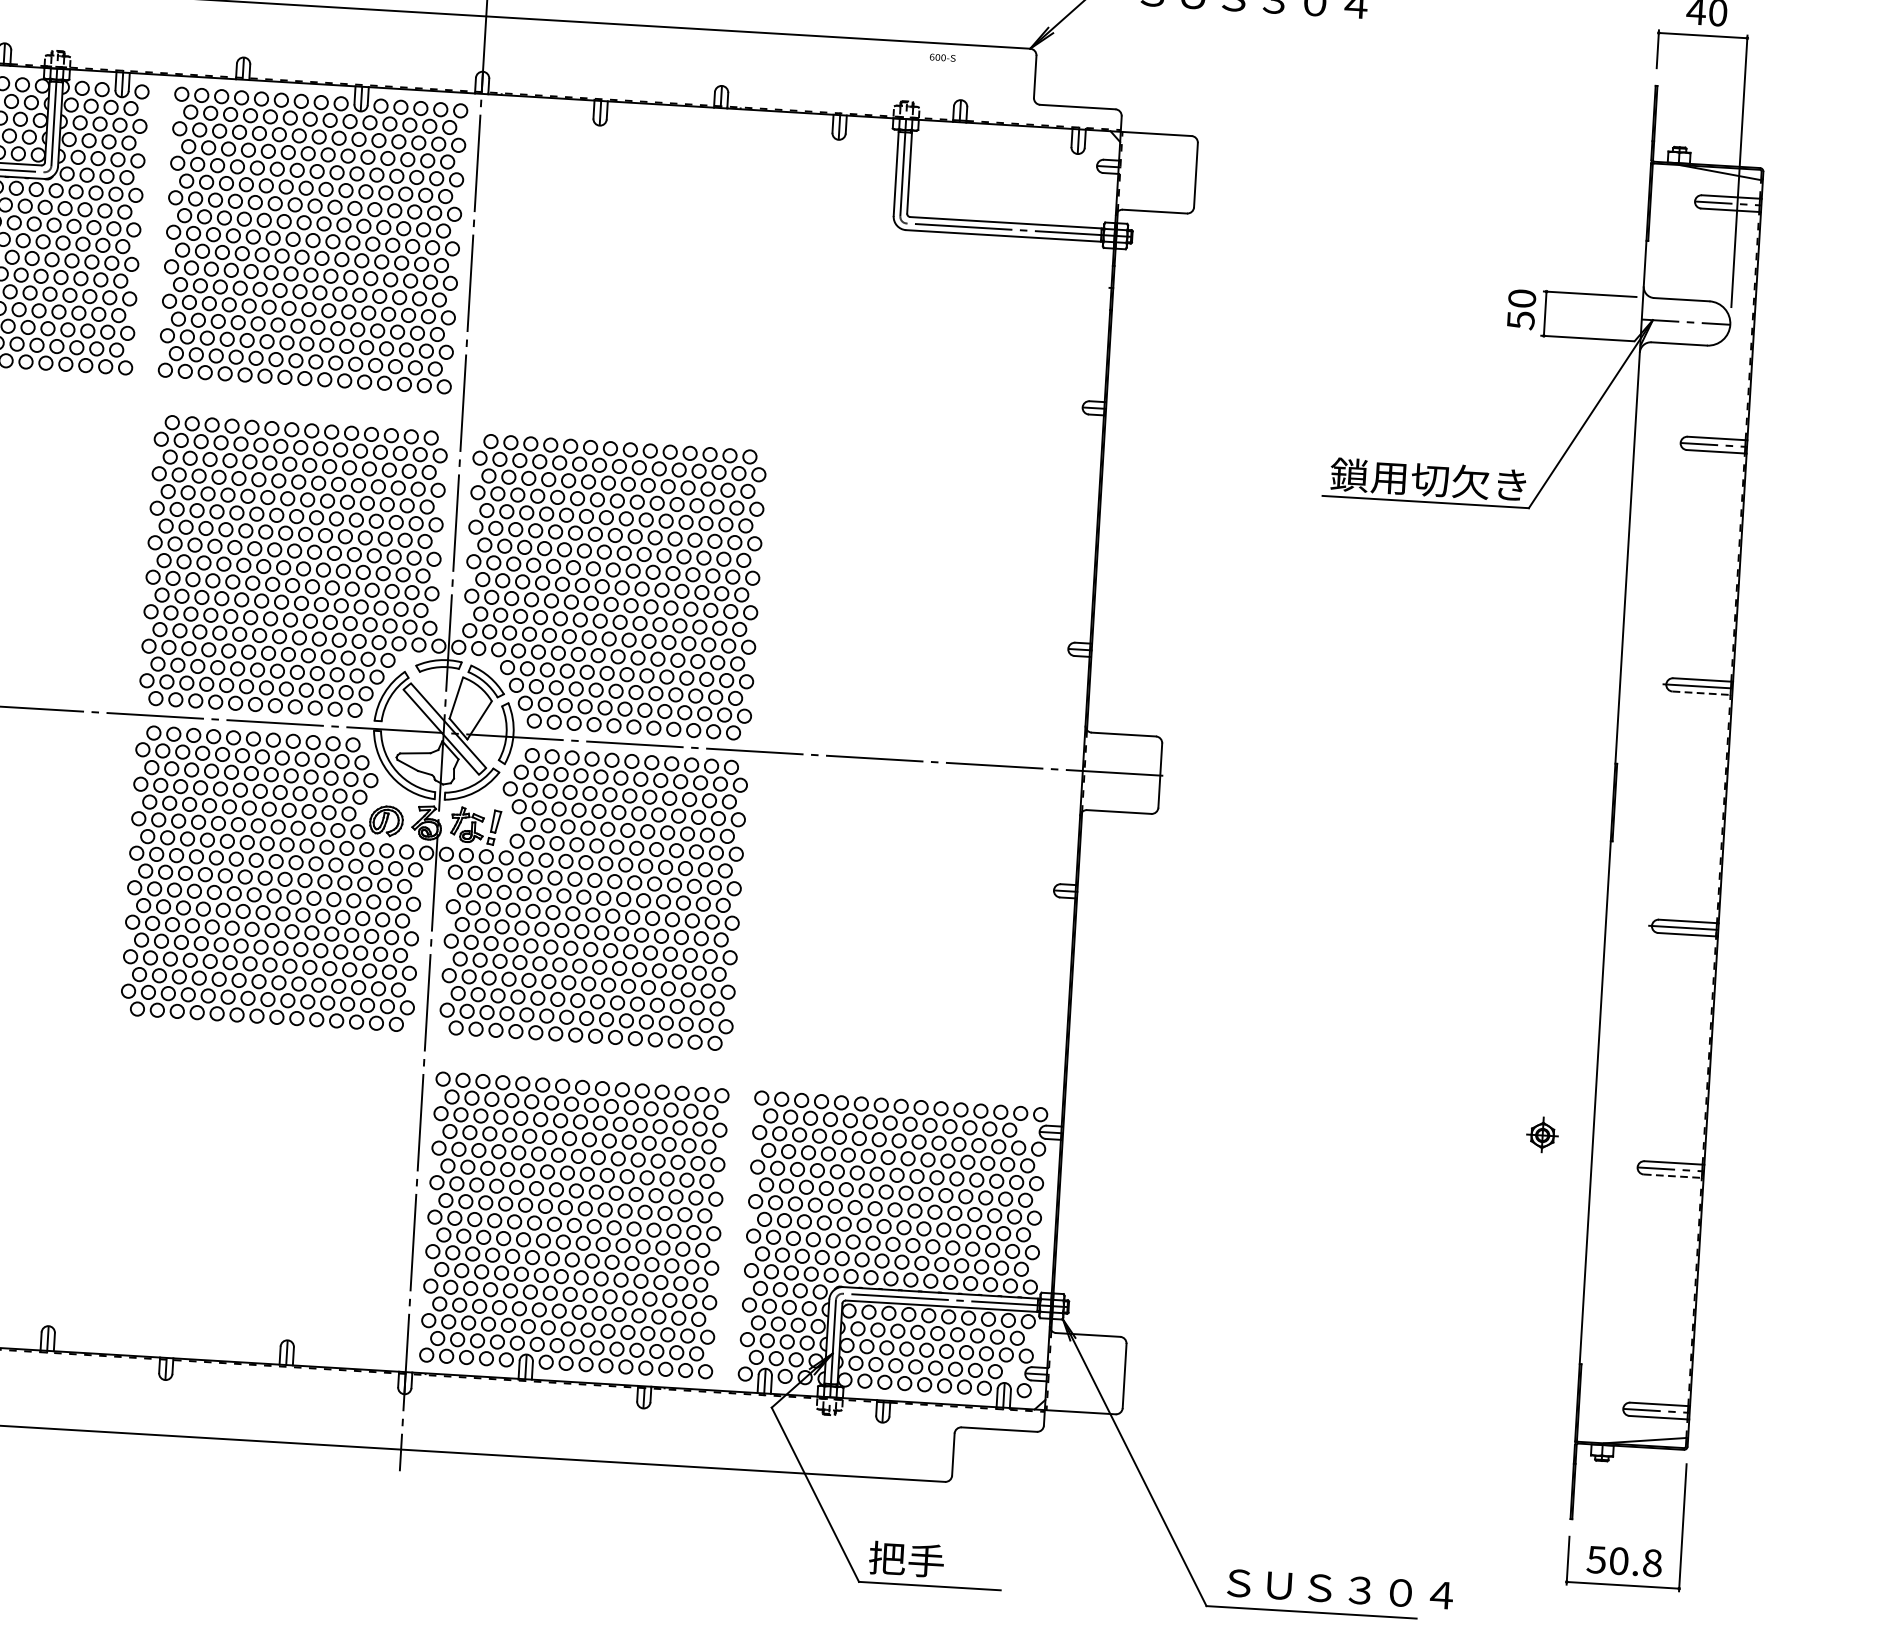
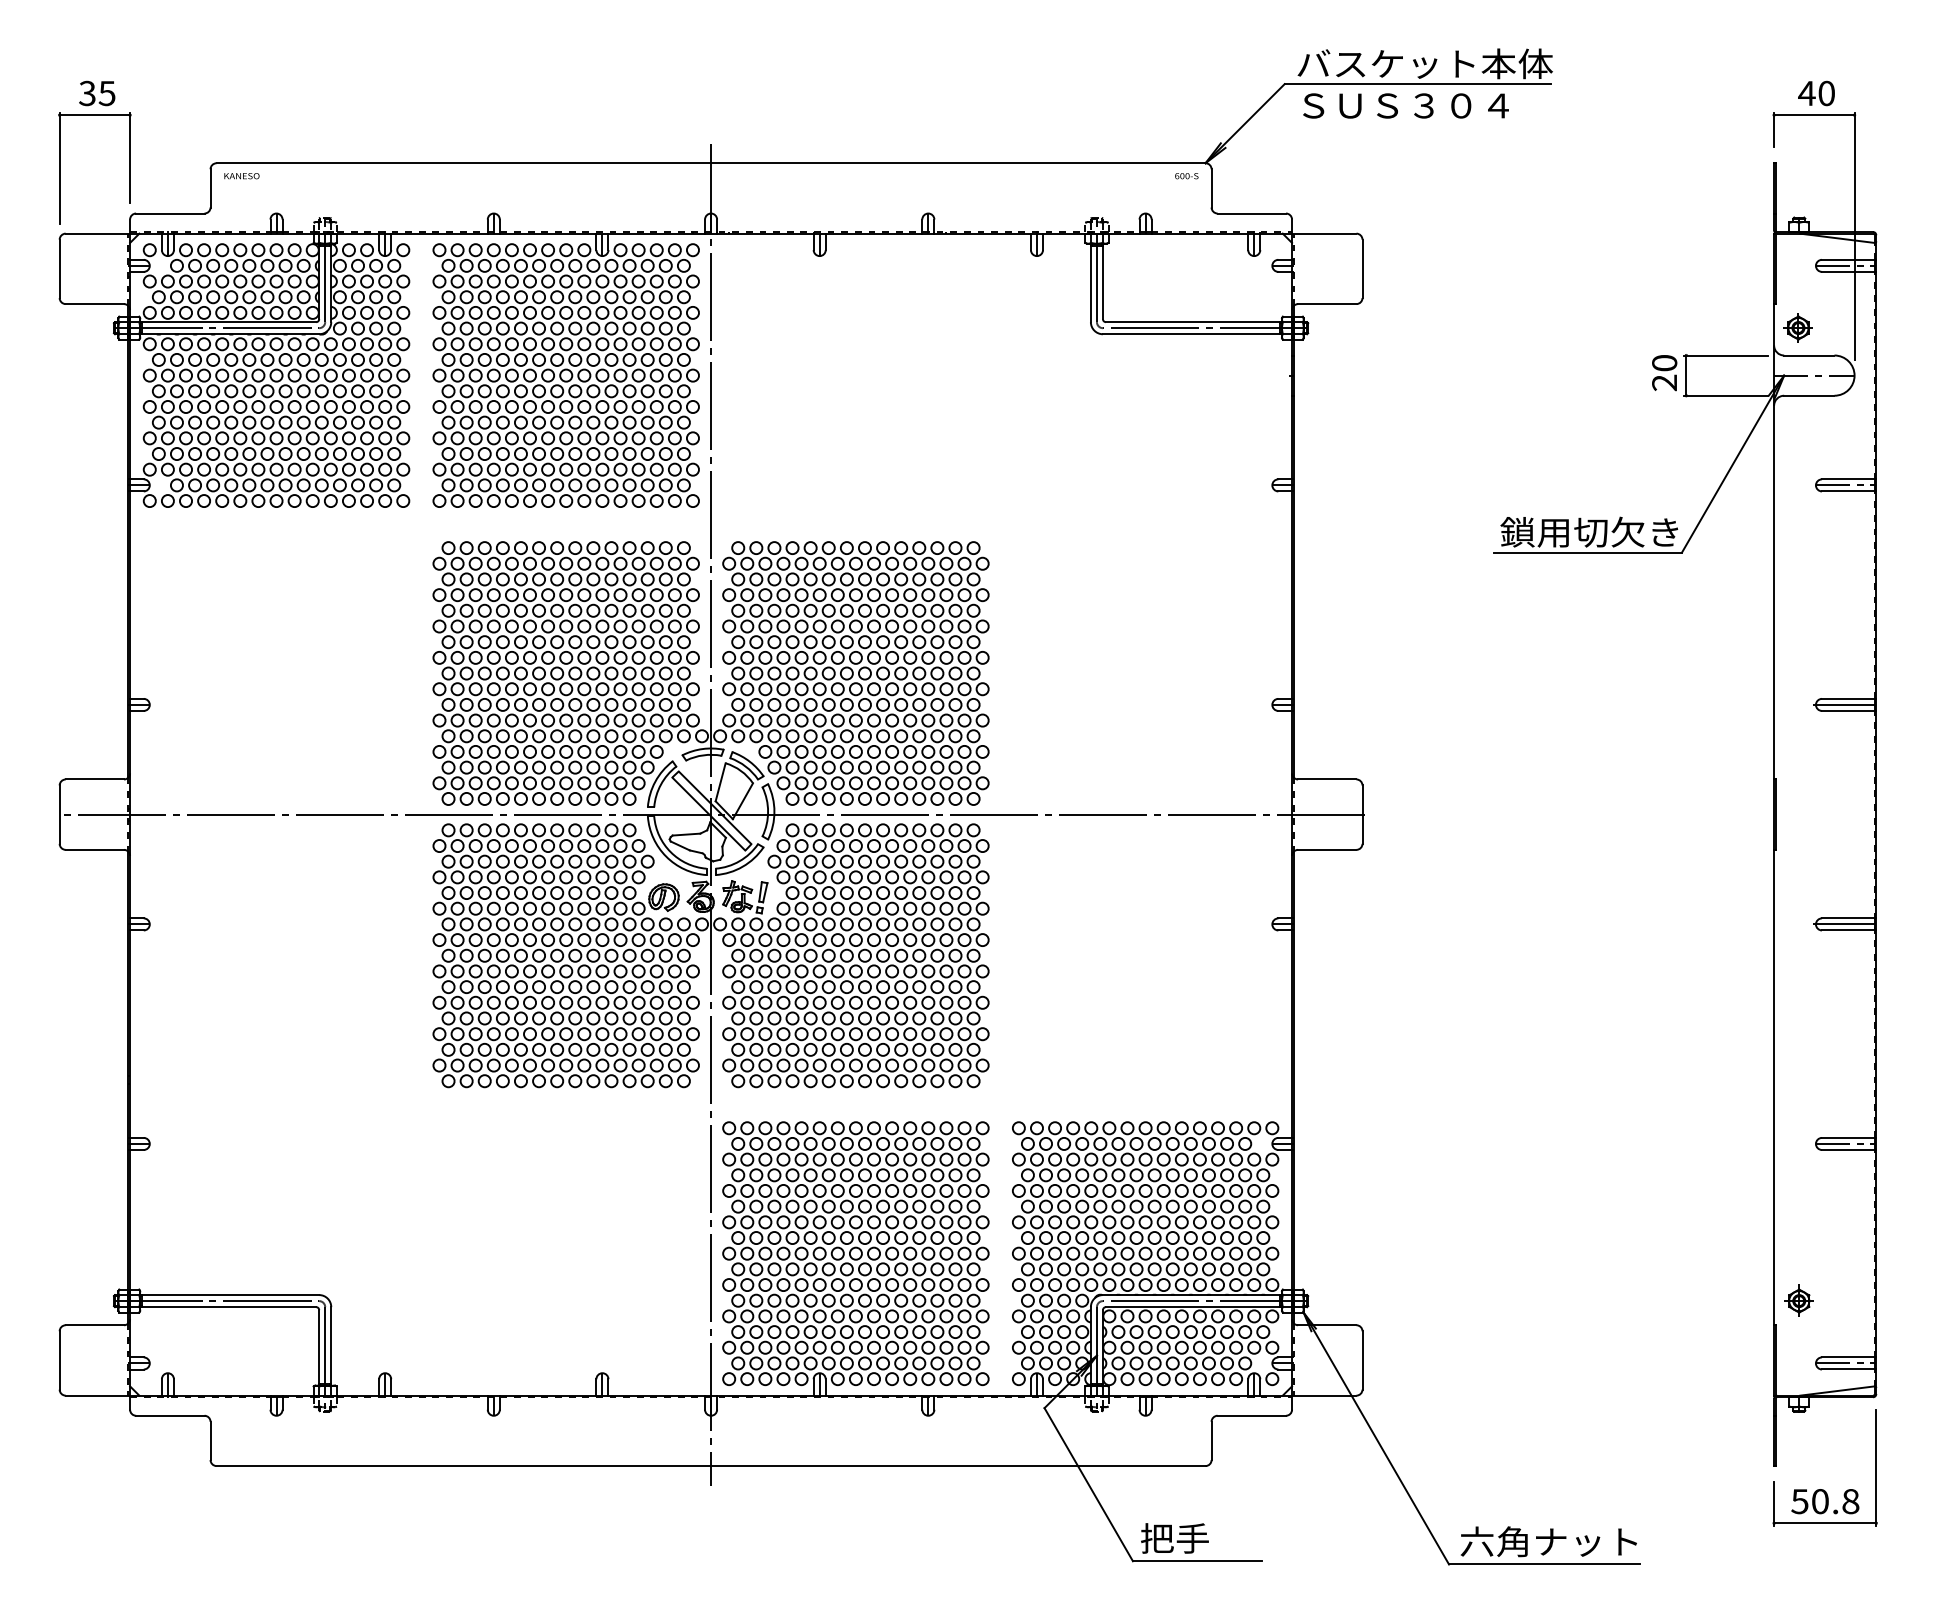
text: (942, 58) -> (1186, 176), moved
part: (1670, 268) -> (1797, 327), added
text: (1520, 319) -> (1664, 382), 50 -> 20
line: (1702, 692) -> (1849, 710), dashed -> solid
part: (1541, 1134) -> (1798, 1300), moved
line: (1674, 1175) -> (1849, 1149), dashed -> solid
text: (1336, 1588) -> (1565, 1541), ＳＵＳ３０４ -> 六角ナット

